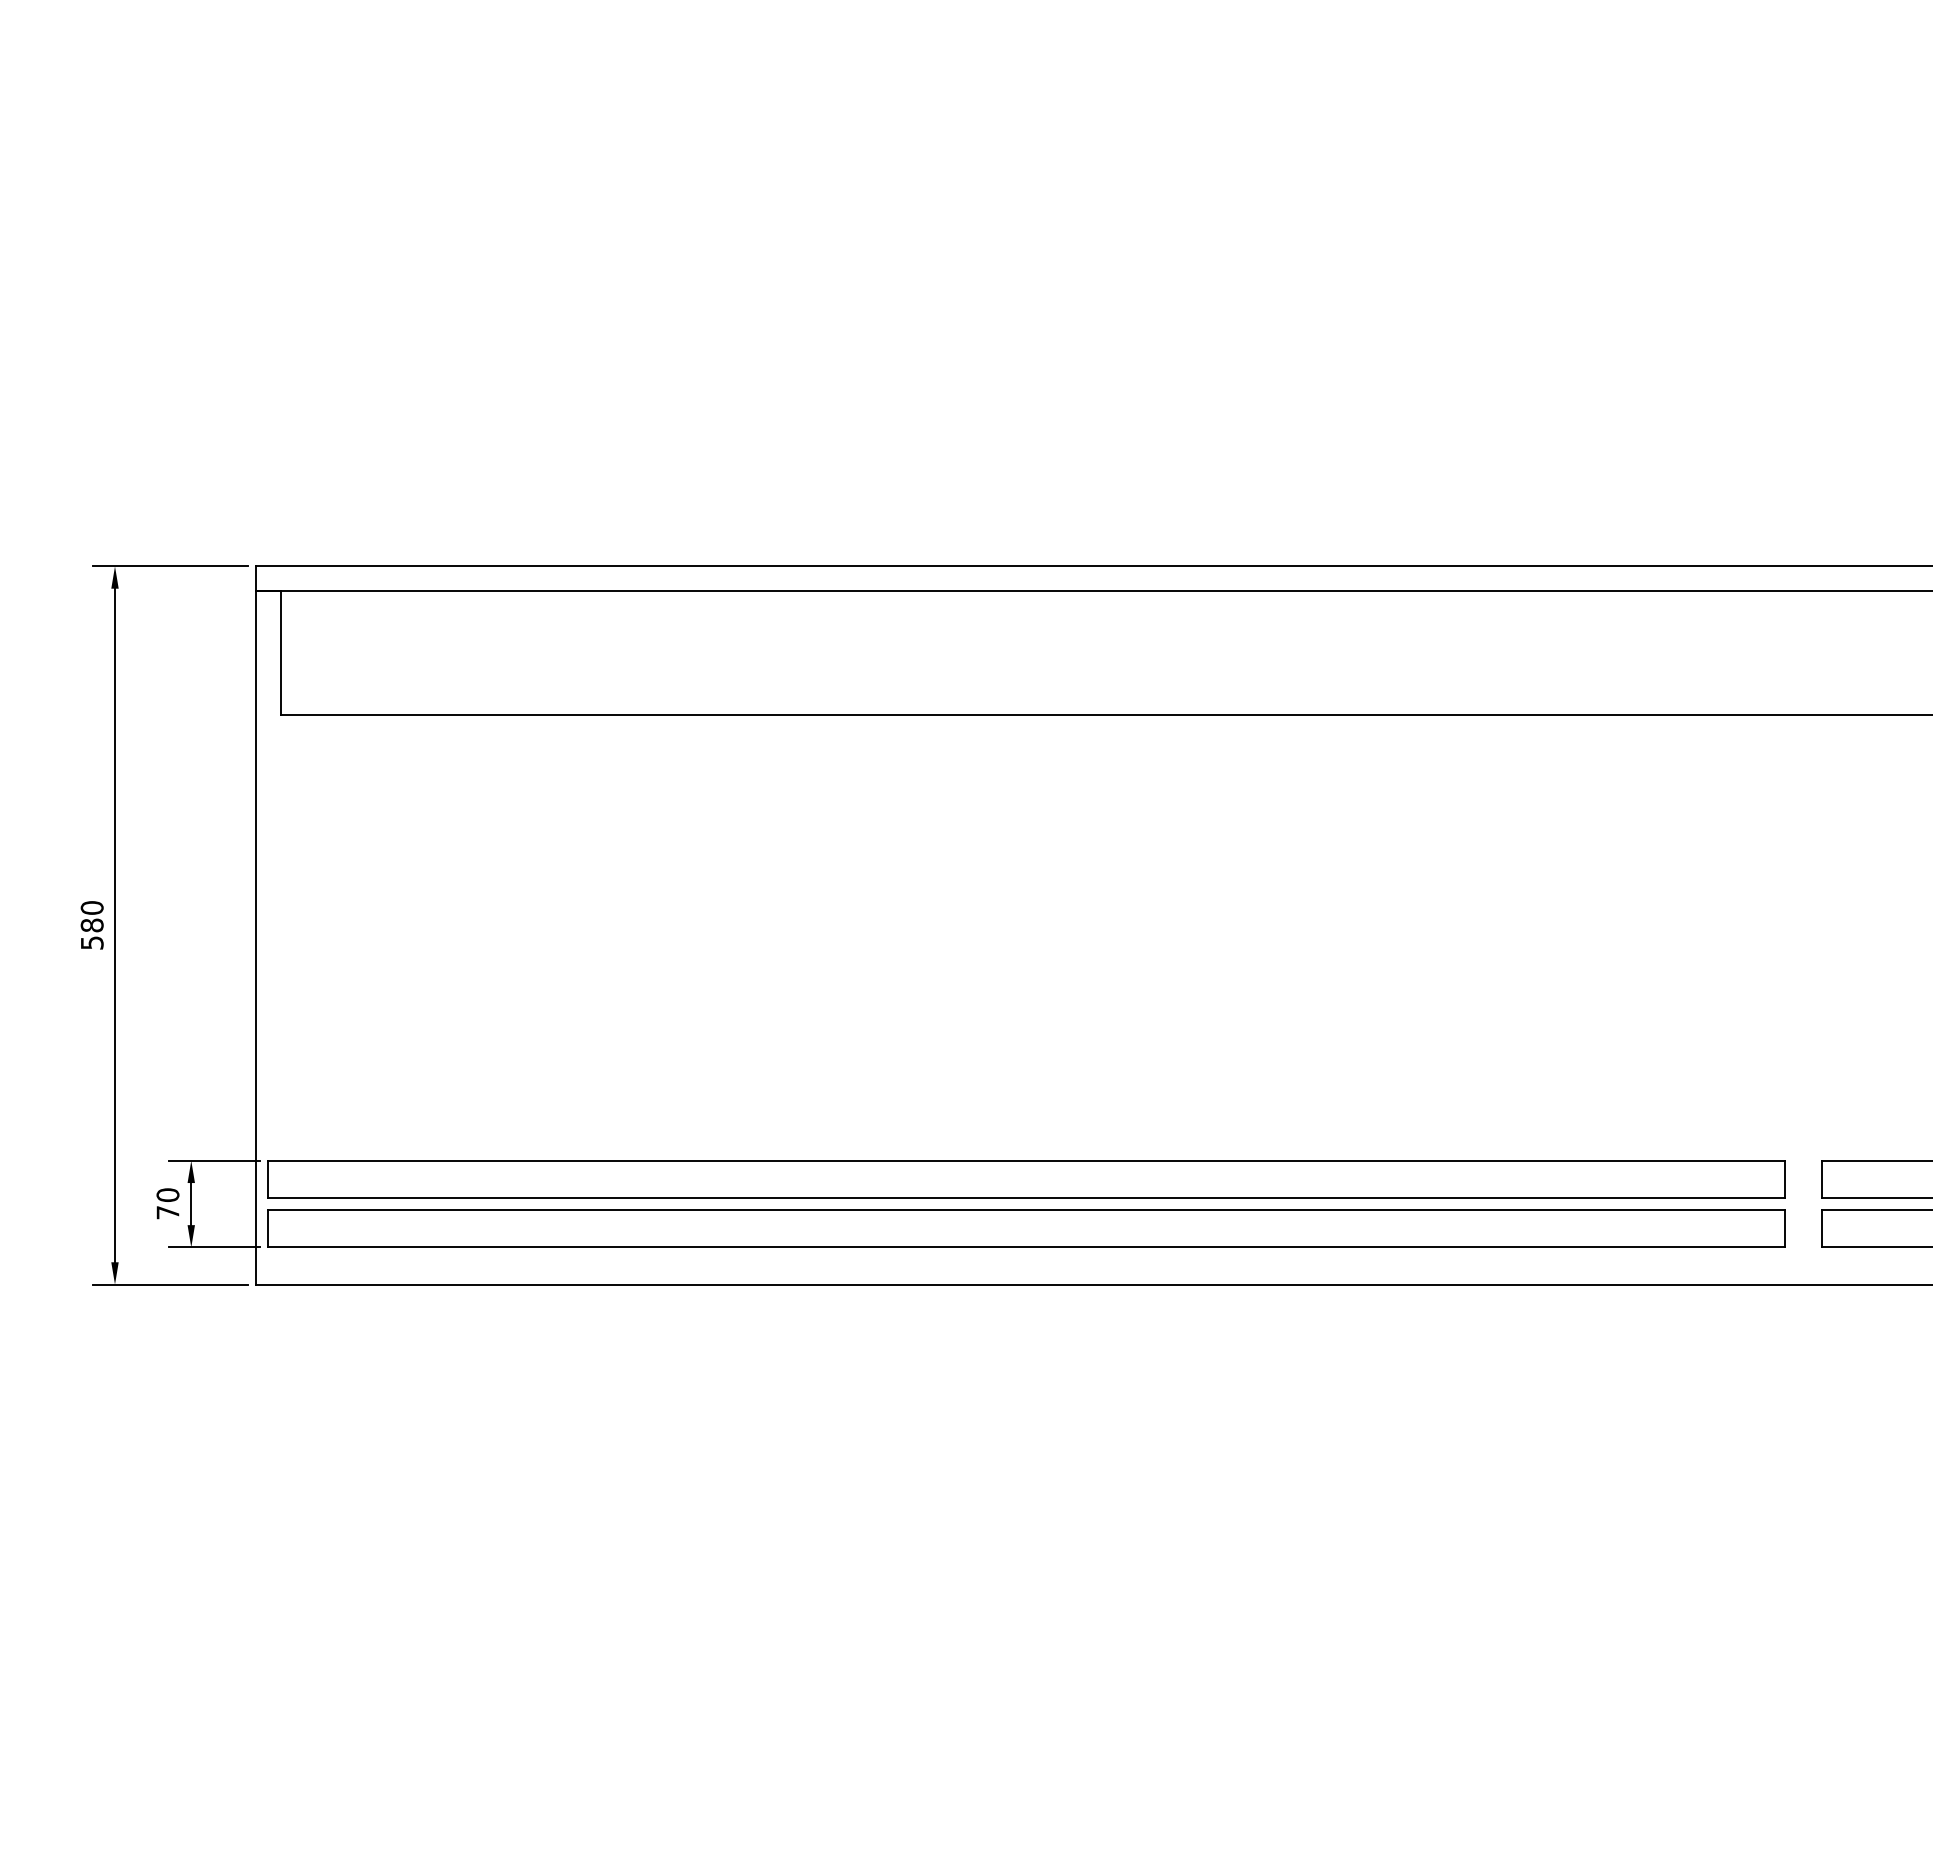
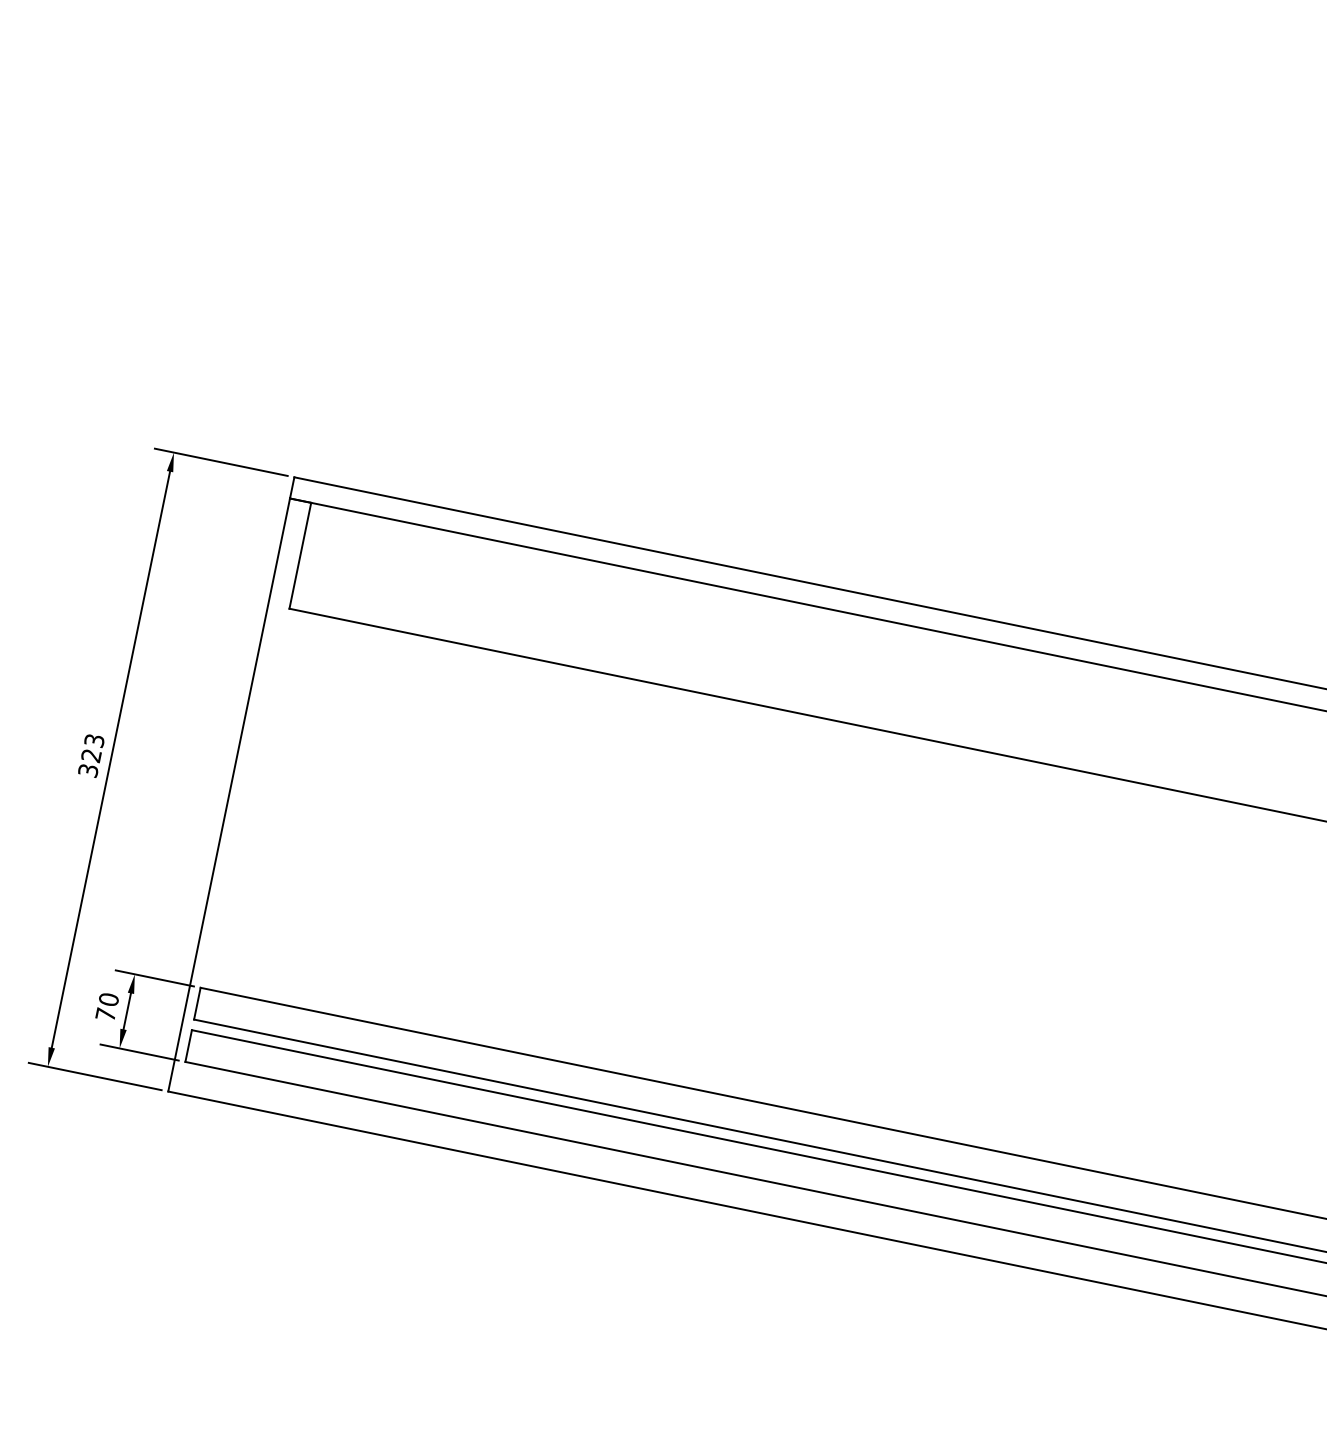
text: (91, 924) -> (91, 754), 580 -> 323

